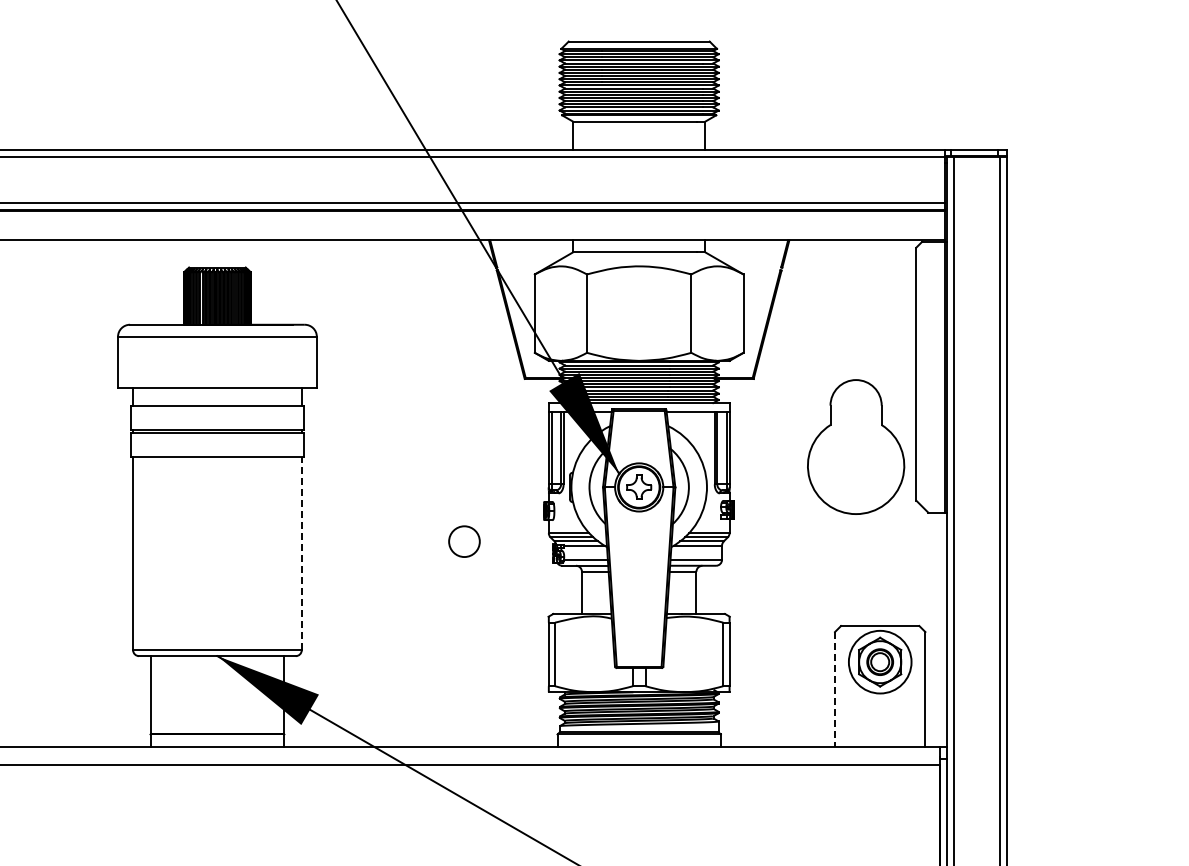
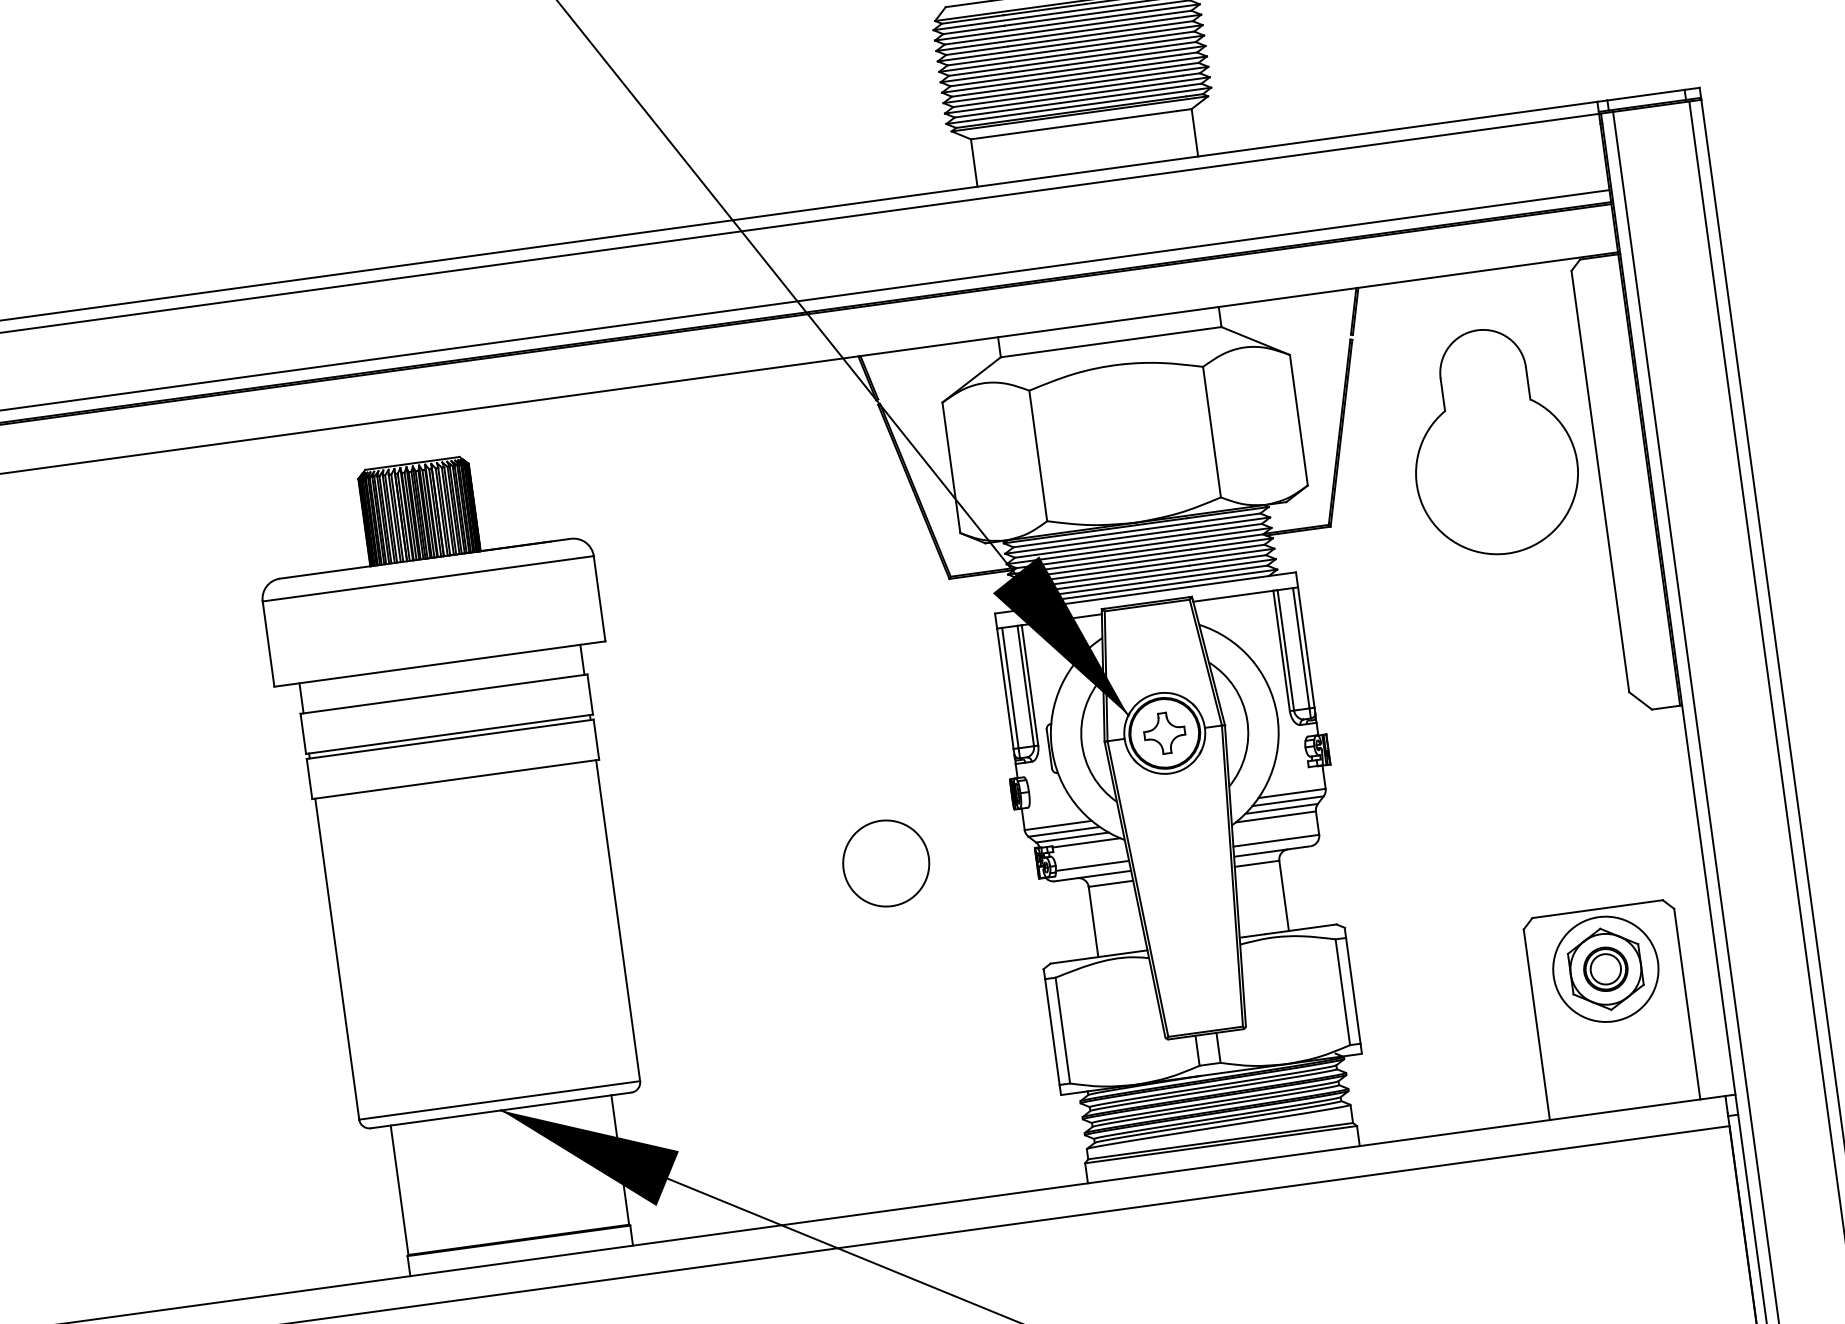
part: (856, 446) -> (1493, 440), moved
circle: (464, 541) -> (886, 863), size x1.67
line: (301, 553) -> (617, 920), dashed -> solid
line: (835, 689) -> (1537, 1025), dashed -> solid

